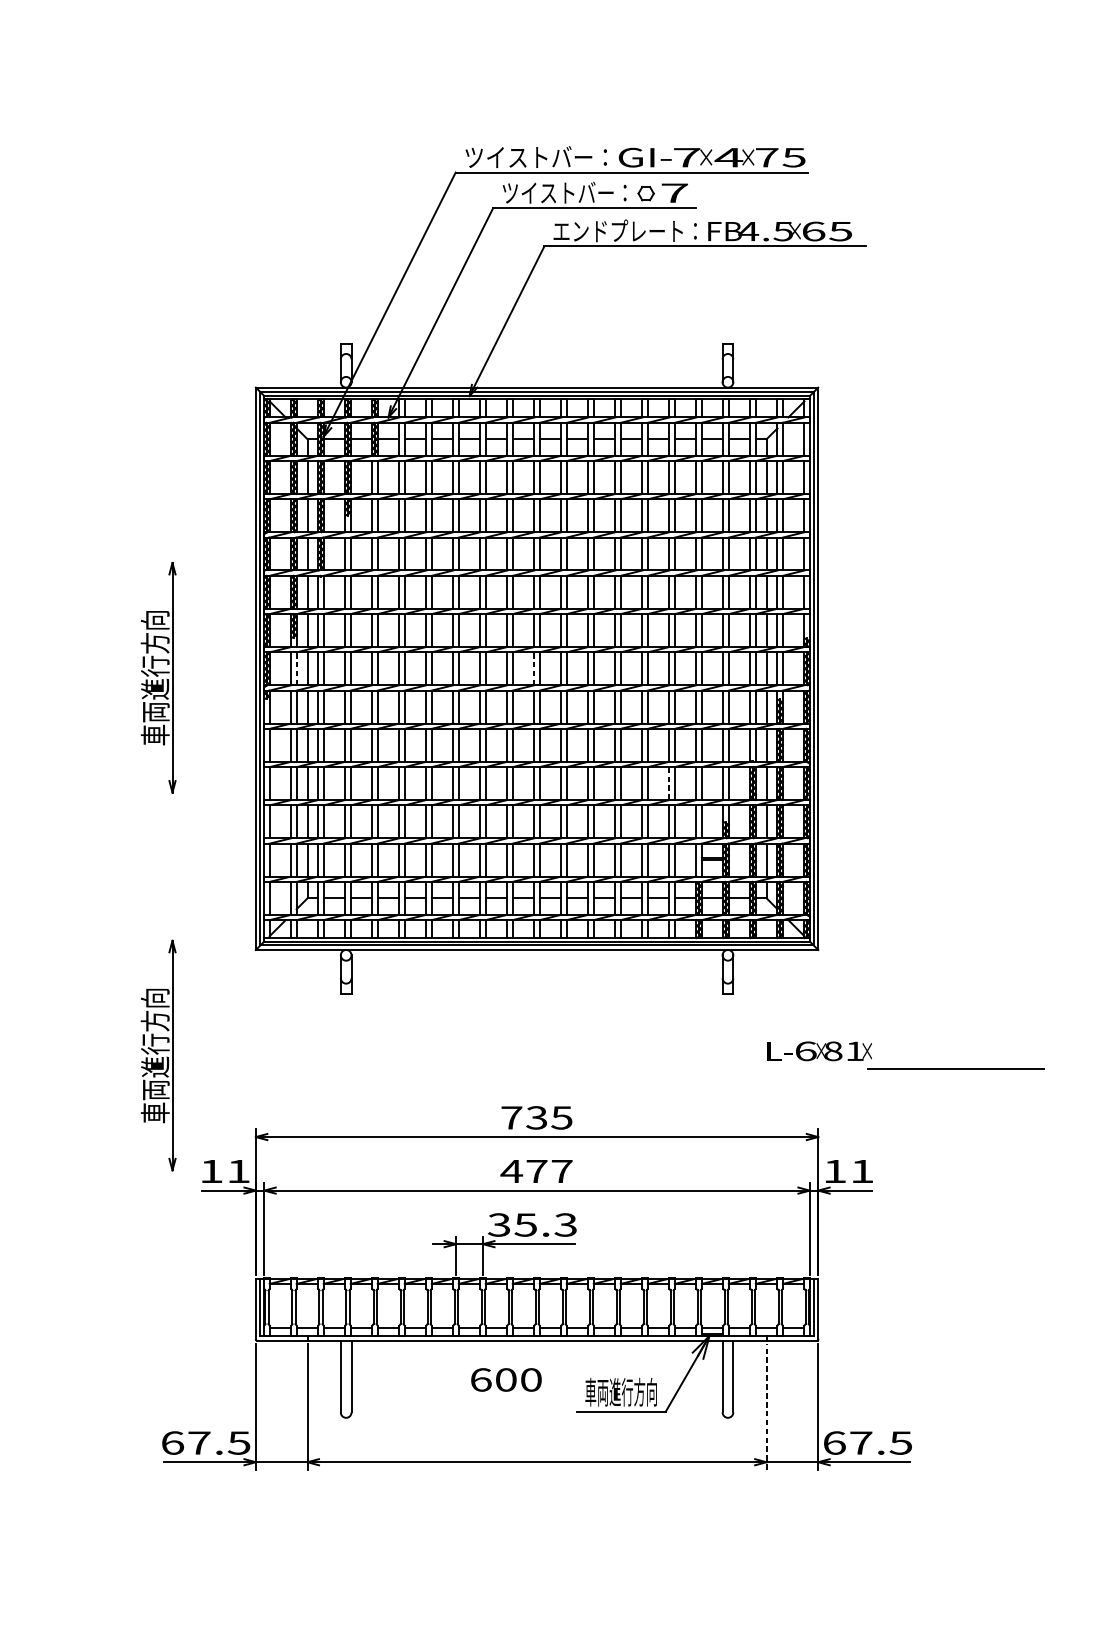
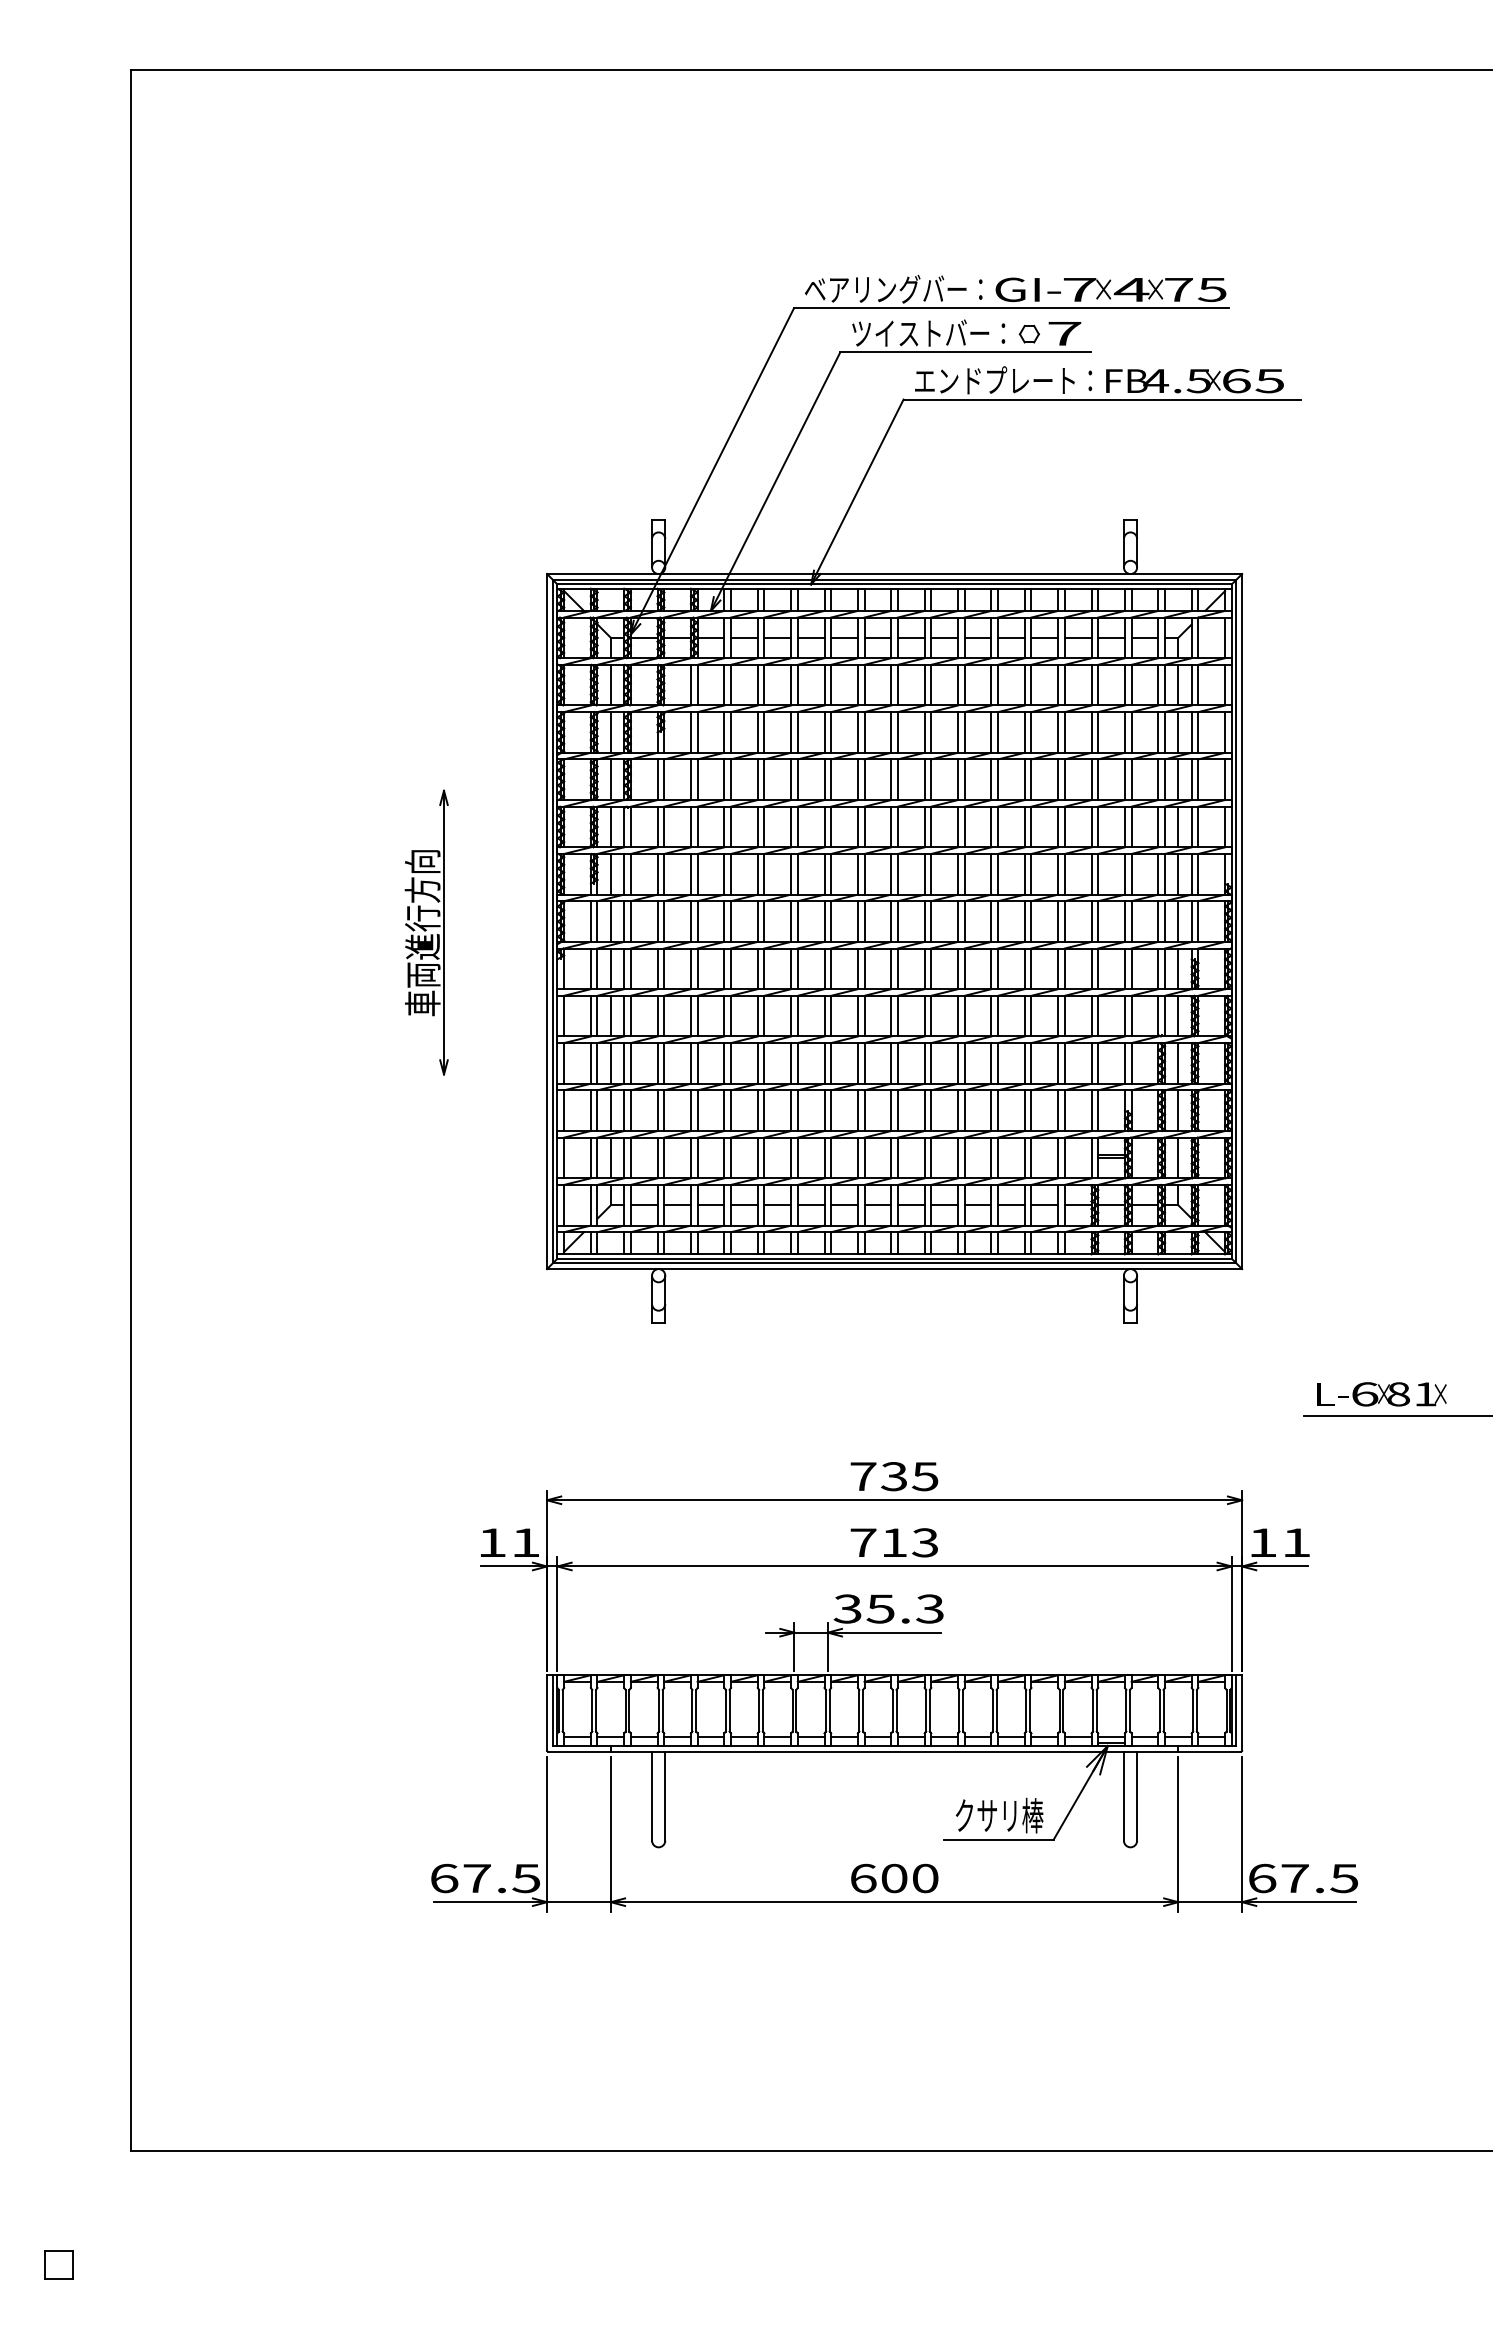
text: (536, 156) -> (893, 288), ツイストバー： -> ベアリングバー：
line: (296, 668) -> (597, 921), dashed -> solid
line: (534, 668) -> (891, 921), dashed -> solid
line: (669, 782) -> (1058, 1062), dashed -> solid
text: (819, 1051) -> (1381, 1394), moved
part: (158, 1055) -> (426, 1399), removed
text: (536, 1171) -> (893, 1542), 477 -> 713
text: (506, 1379) -> (894, 1878), moved
text: (621, 1392) -> (998, 1815), 車両進行方向 -> クサリ棒
line: (766, 1407) -> (1178, 1834), dashed -> solid

